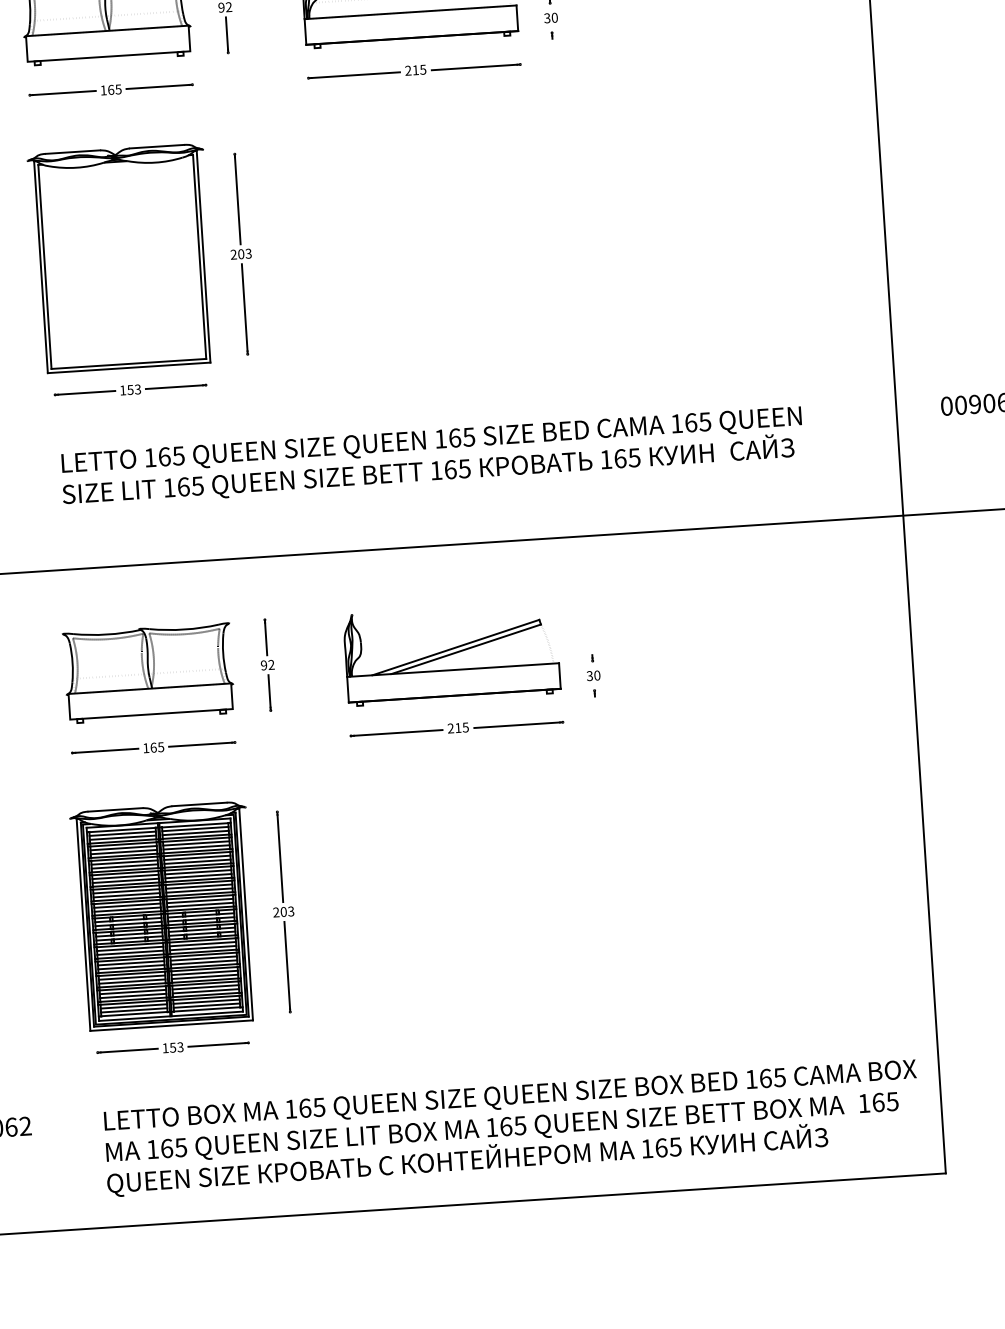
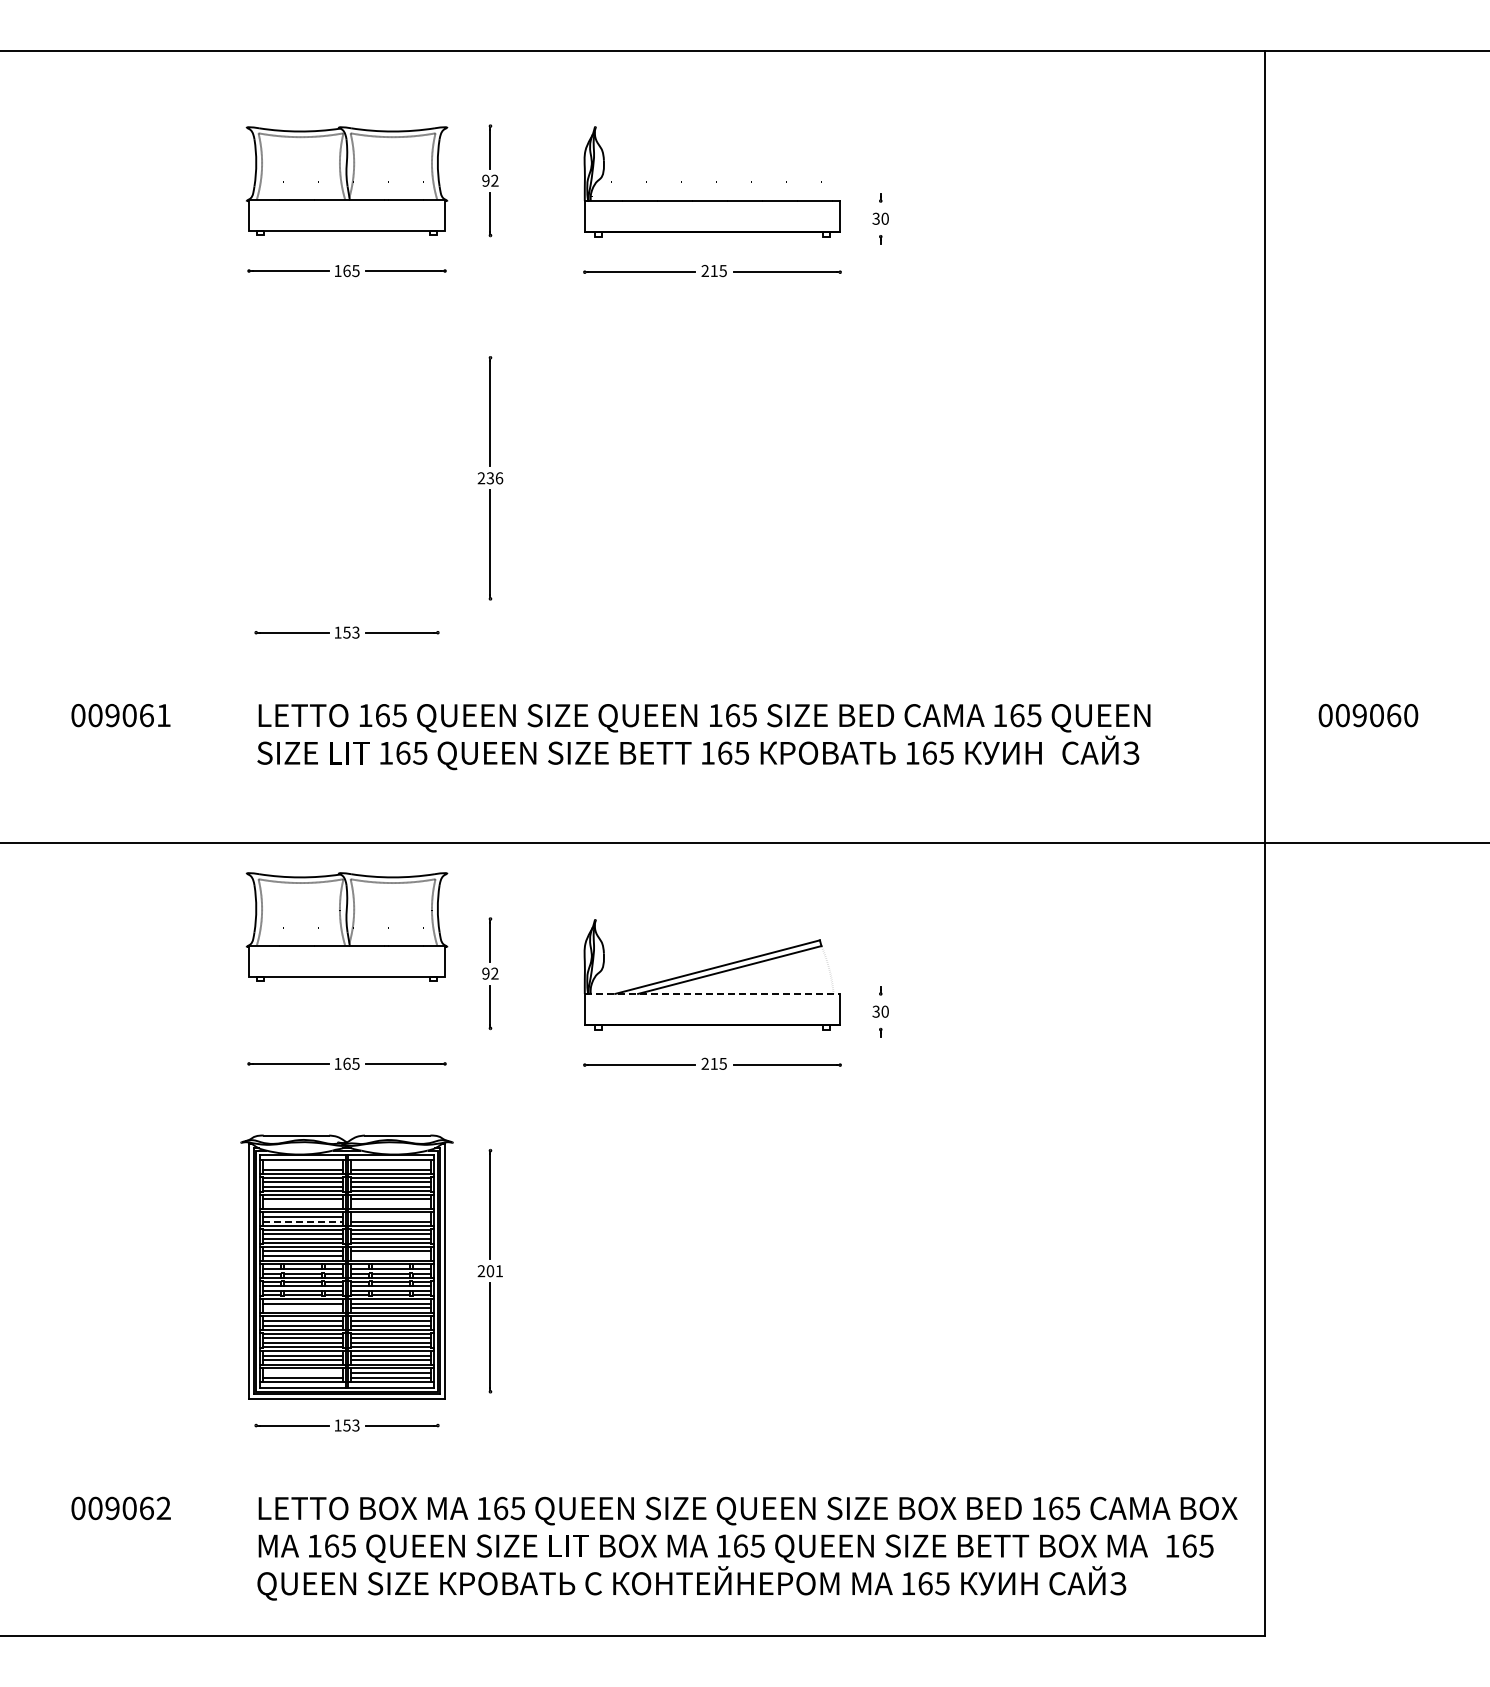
text: (244, 254) -> (494, 478), 203 -> 236
part: (121, 257) -> (346, 473), removed
line: (453, 669) -> (712, 993), solid -> dashed
part: (148, 672) -> (346, 926), moved
line: (195, 828) -> (390, 1164), removed
line: (122, 833) -> (303, 1164), removed
line: (197, 862) -> (390, 1204), removed
line: (125, 866) -> (303, 1204), removed
line: (197, 871) -> (390, 1216), removed
line: (126, 880) -> (303, 1221), solid -> dashed
line: (200, 905) -> (390, 1256), removed
text: (290, 911) -> (498, 1271), 203 -> 201
line: (130, 952) -> (303, 1308), removed
line: (134, 1006) -> (303, 1372), removed

